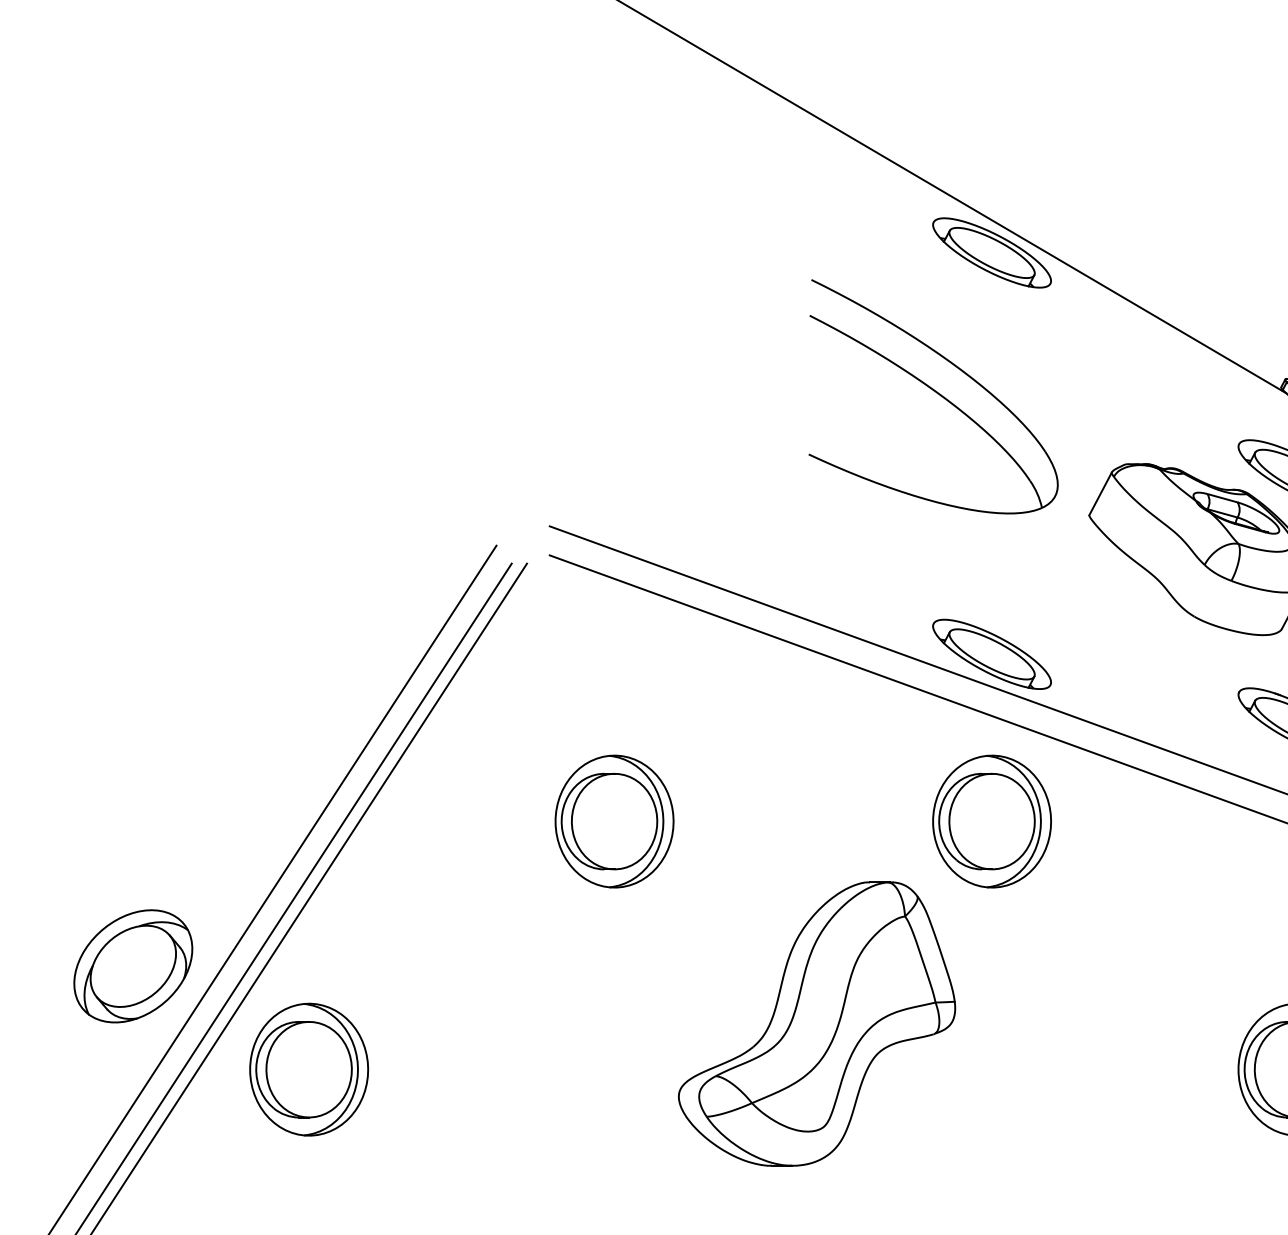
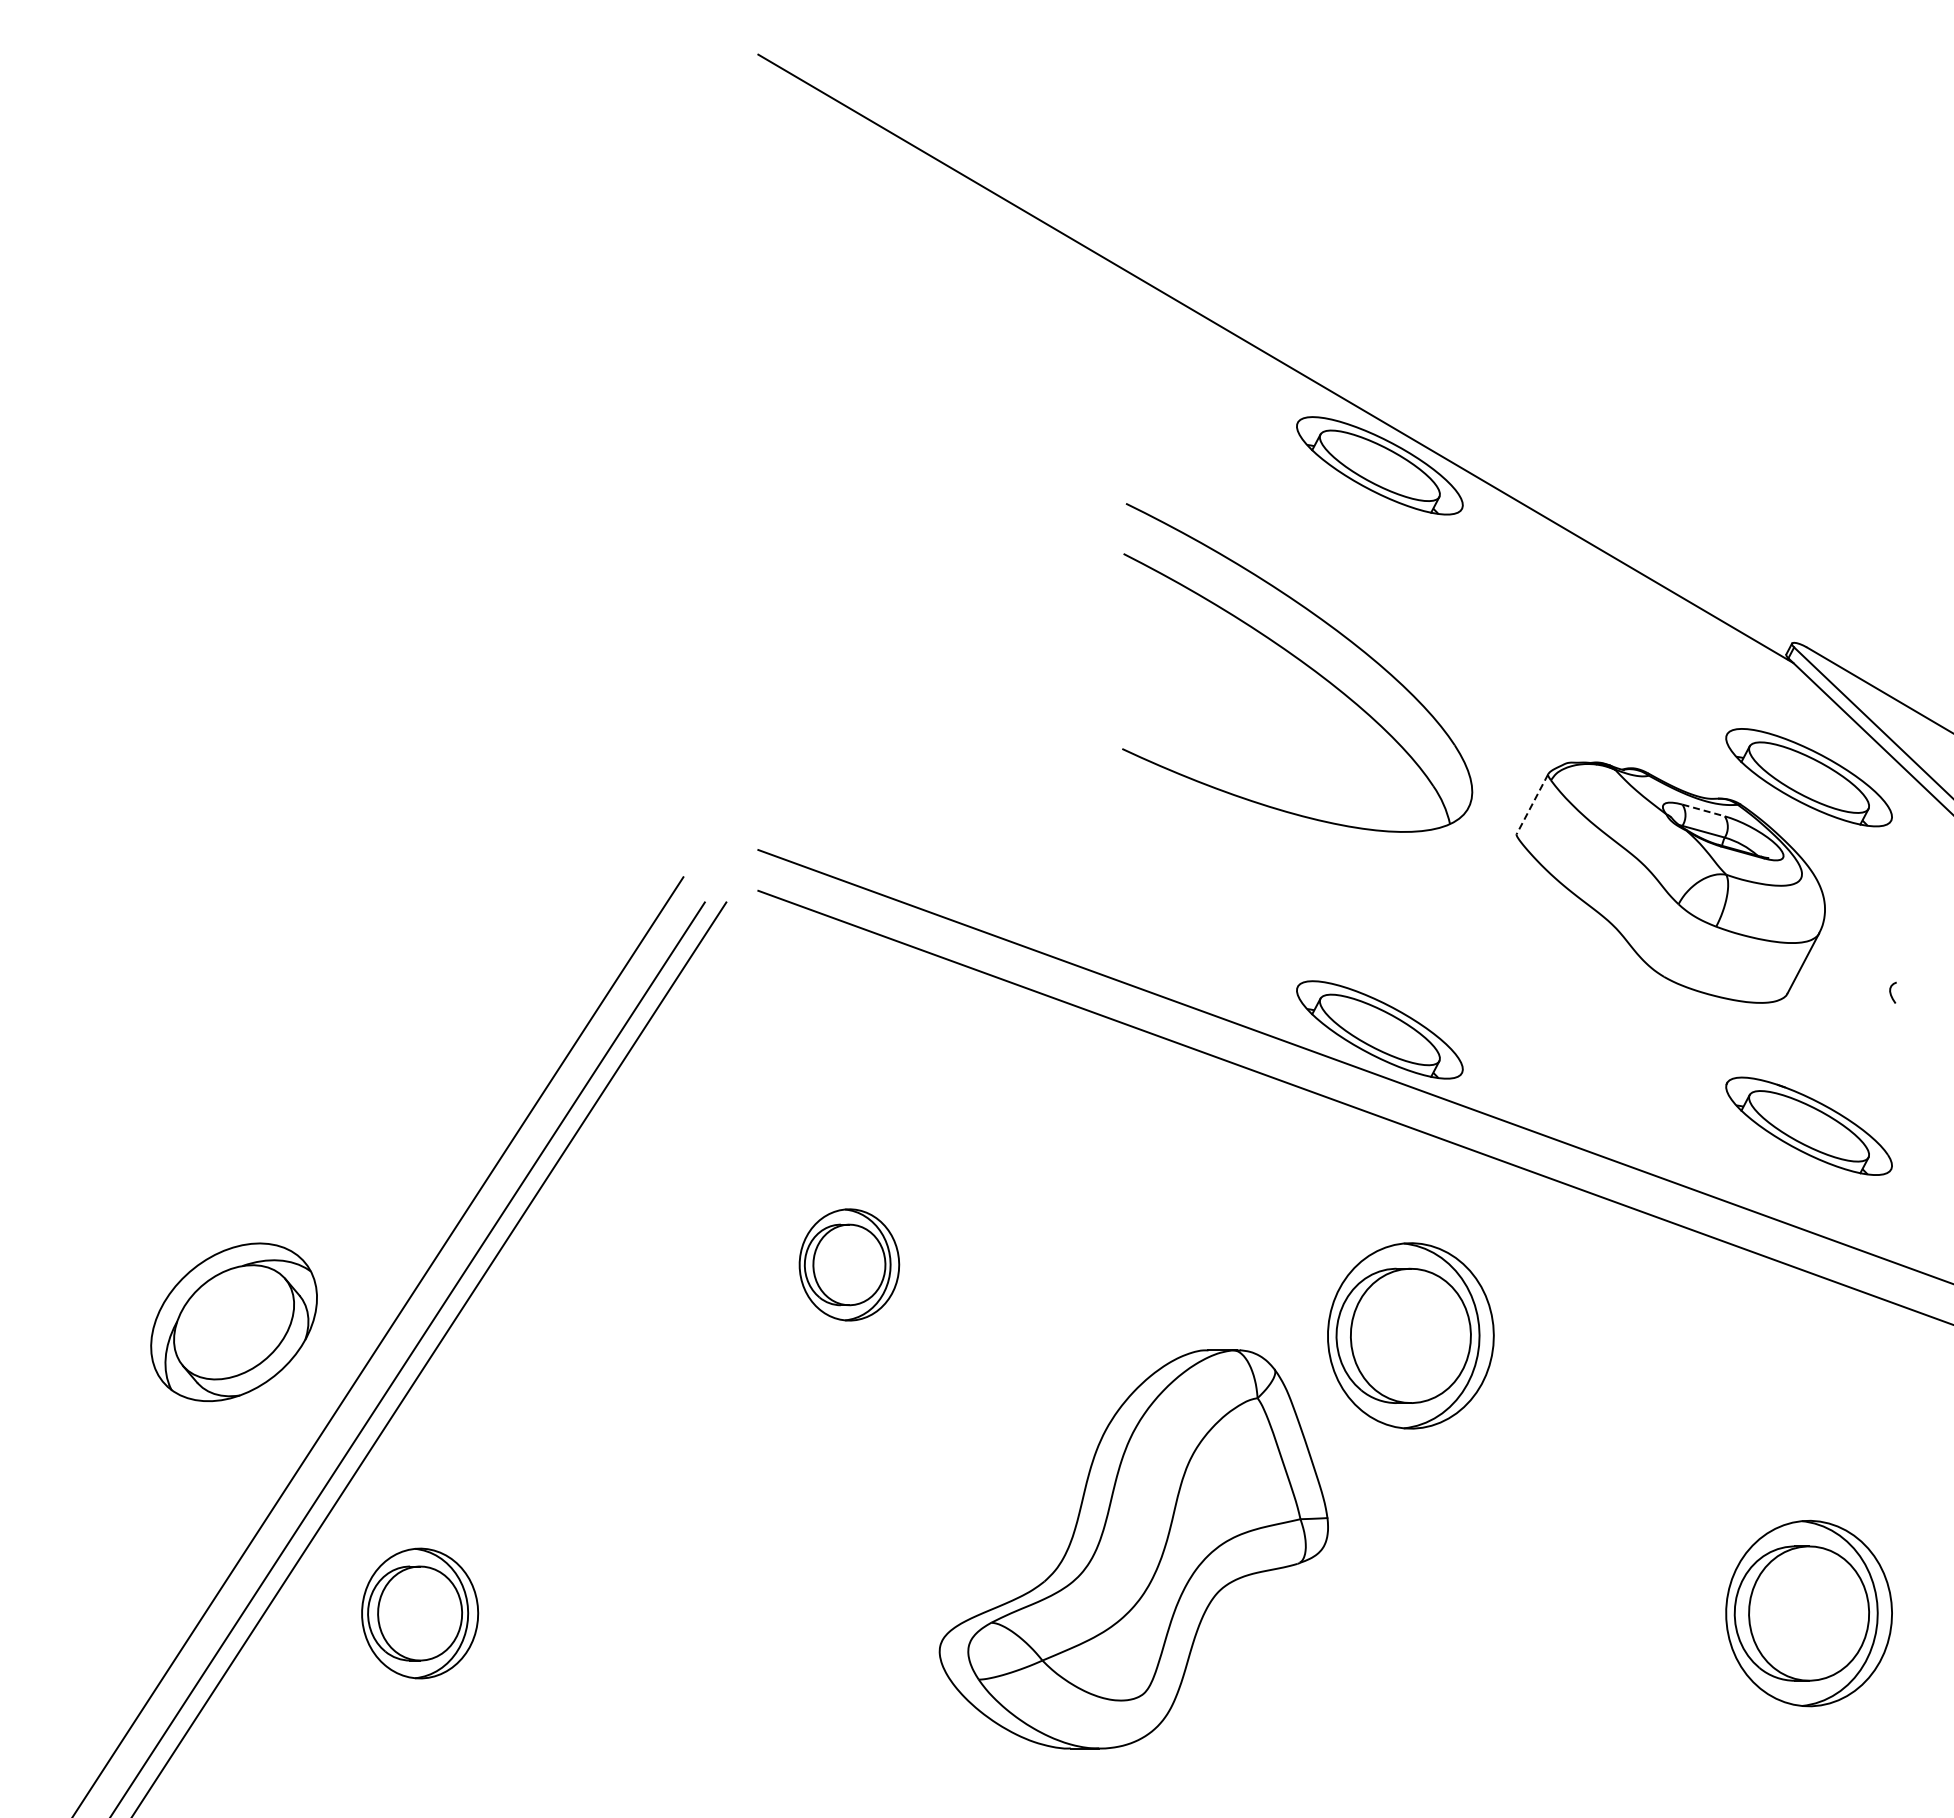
line: (1100, 493) -> (1532, 804), solid -> dashed
line: (1222, 498) -> (1703, 810), solid -> dashed
part: (614, 821) -> (849, 1264), size x0.6
part: (991, 821) -> (1410, 1335), moved
part: (132, 966) -> (233, 1322), moved
part: (308, 1069) -> (419, 1613), size x0.7

